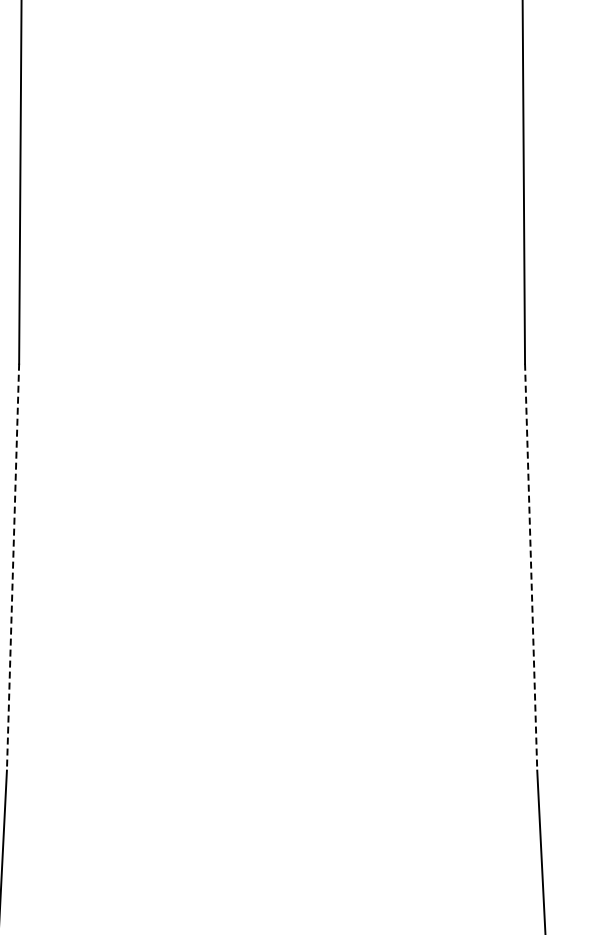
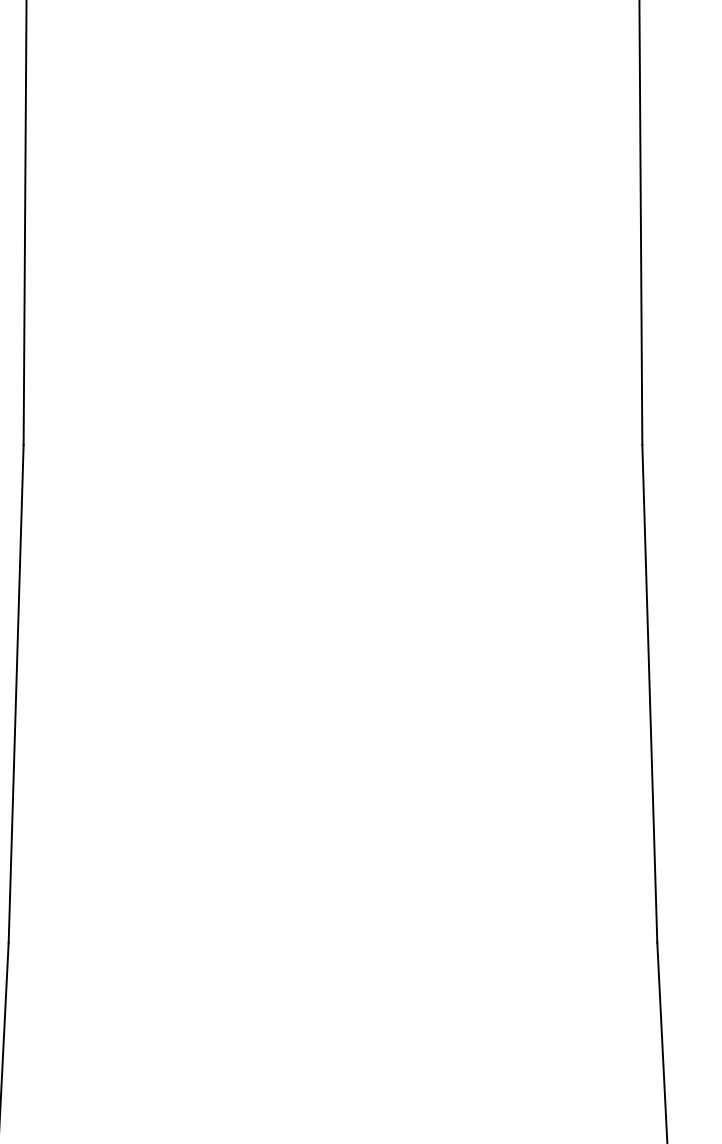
line: (13, 567) -> (16, 694), dashed -> solid
line: (531, 567) -> (650, 694), dashed -> solid

